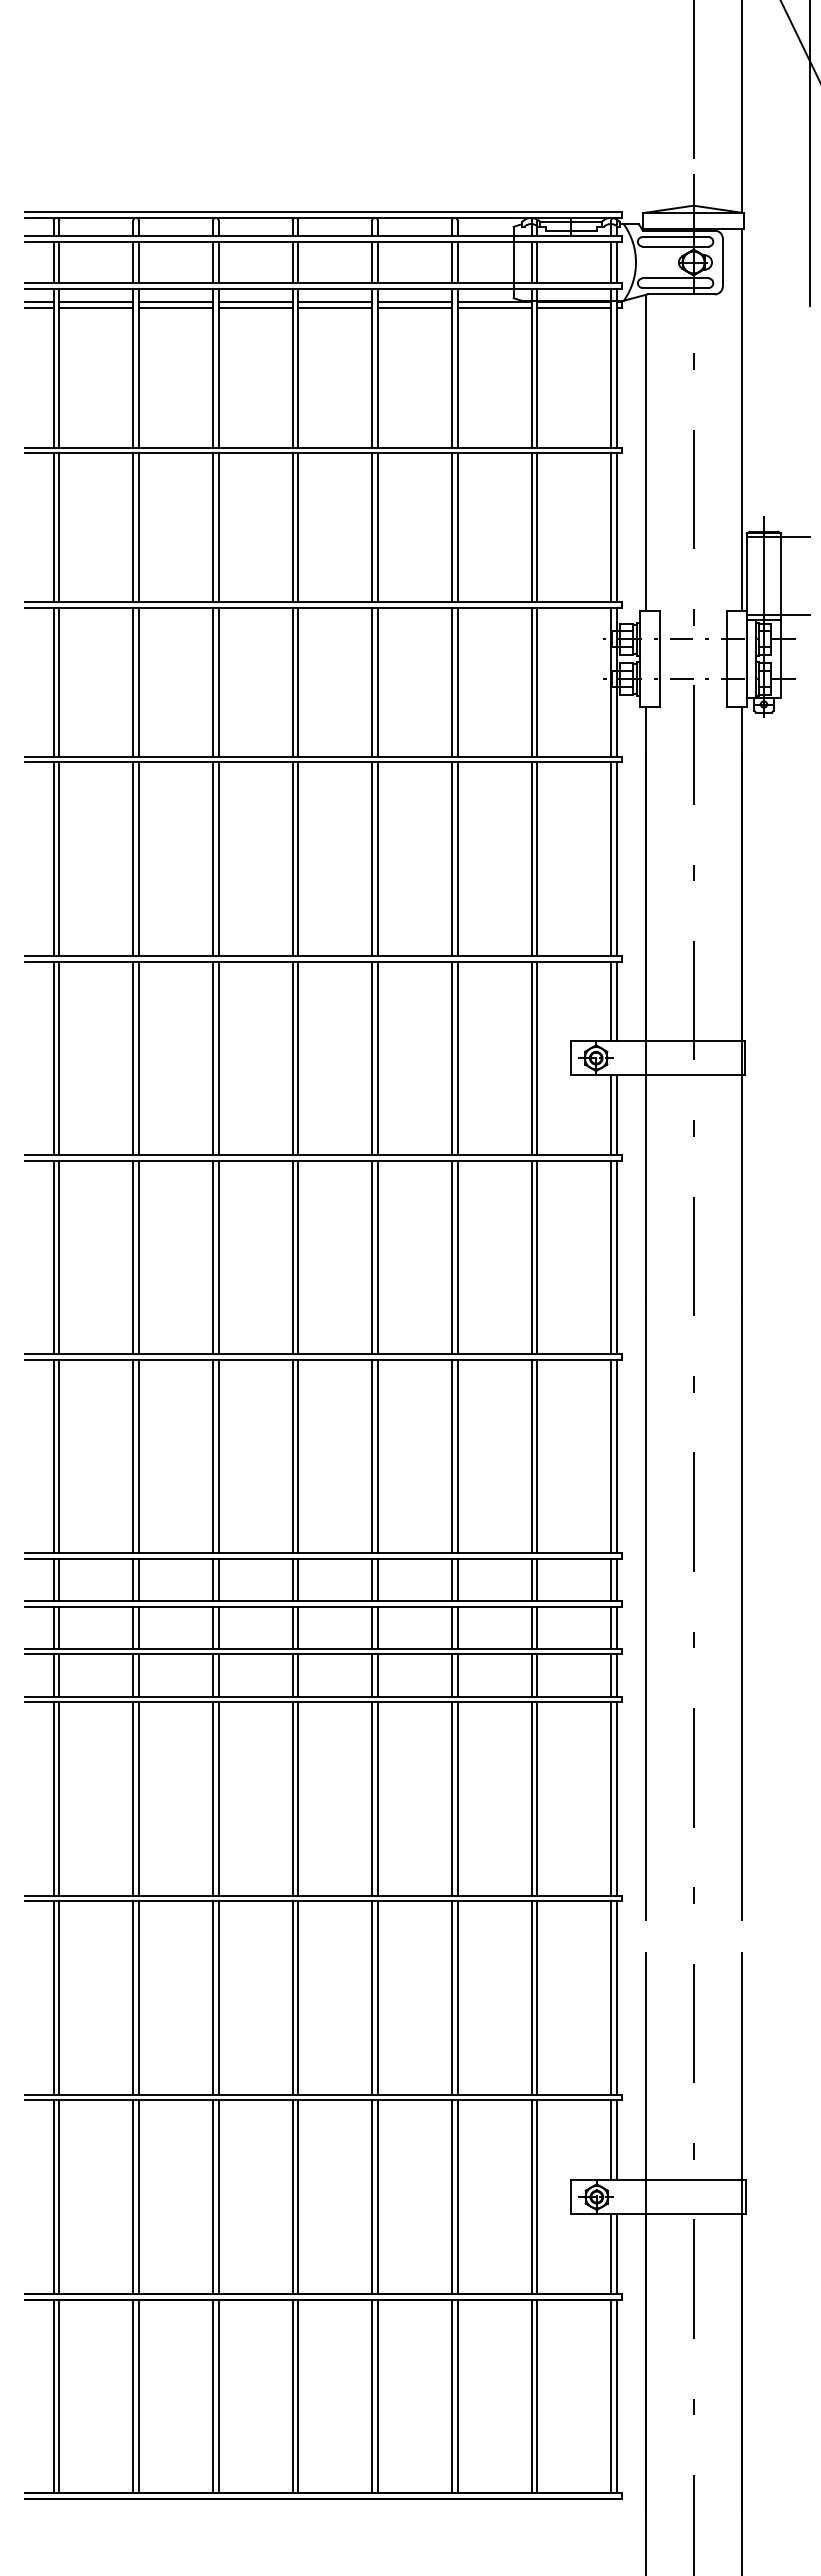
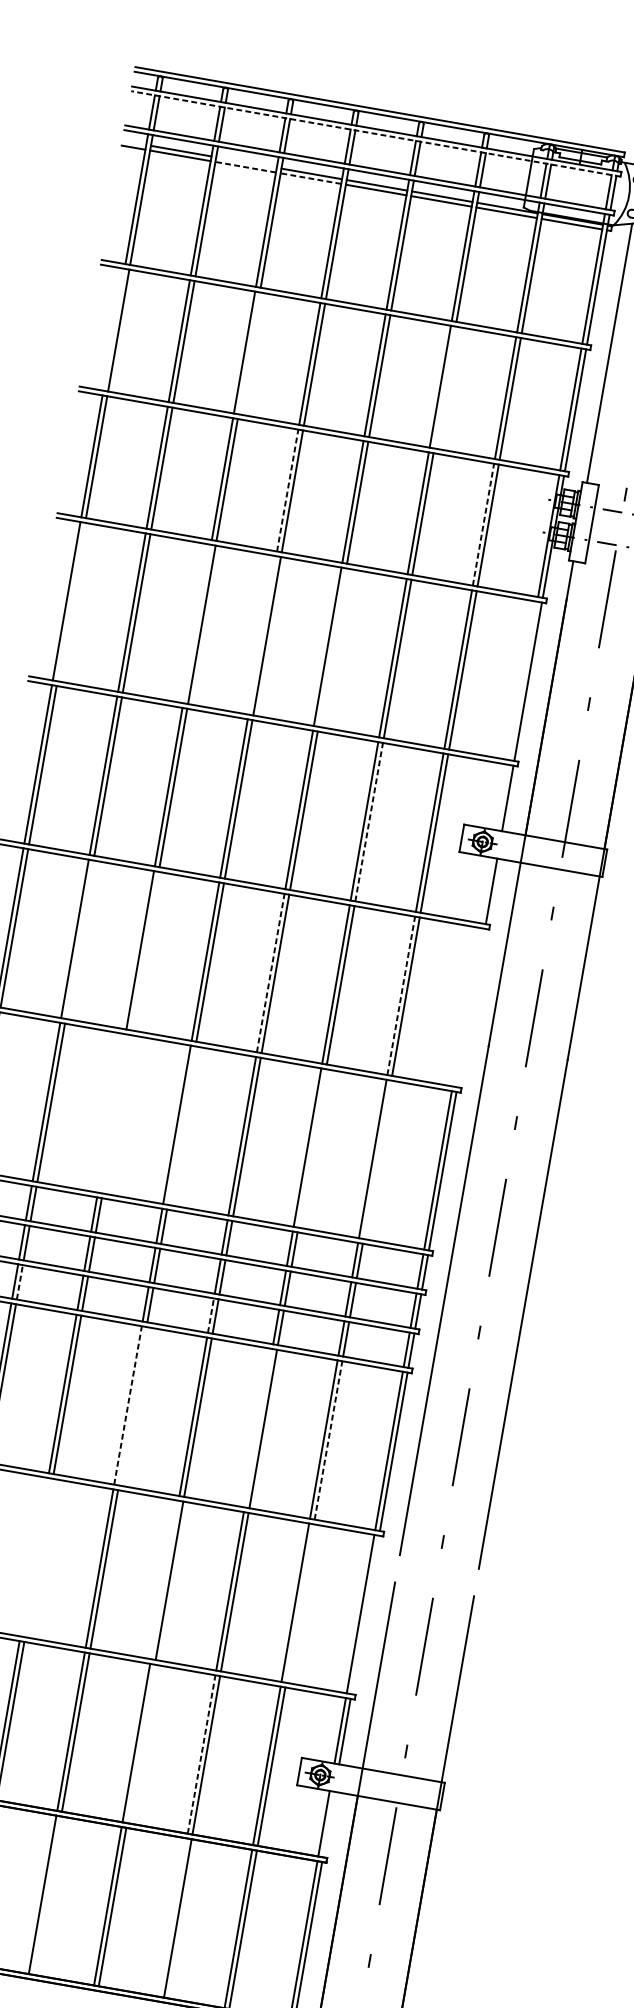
line: (323, 241) -> (376, 133), solid -> dashed
line: (38, 302) -> (133, 143), removed
line: (175, 302) -> (246, 162), removed
line: (175, 308) -> (245, 167), solid -> dashed
line: (255, 308) -> (310, 179), solid -> dashed
line: (53, 527) -> (113, 329), removed
line: (218, 527) -> (249, 353), removed
line: (457, 527) -> (444, 387), removed
line: (292, 681) -> (287, 489), solid -> dashed
line: (531, 681) -> (483, 524), solid -> dashed
line: (59, 858) -> (71, 601), removed
line: (212, 858) -> (196, 623), removed
line: (292, 858) -> (262, 634), removed
line: (377, 858) -> (332, 647), removed
line: (611, 858) -> (523, 680), removed
line: (611, 1001) -> (503, 797), removed
line: (457, 1058) -> (369, 822), solid -> dashed
line: (611, 1114) -> (487, 890), removed
line: (139, 1257) -> (80, 939), removed
line: (218, 1257) -> (144, 951), removed
line: (372, 1257) -> (270, 973), solid -> dashed
line: (531, 1257) -> (401, 996), solid -> dashed
line: (611, 1257) -> (466, 1007), removed
line: (616, 1257) -> (470, 1008), removed
line: (212, 1456) -> (111, 1113), removed
line: (218, 1456) -> (116, 1114), removed
line: (298, 1456) -> (181, 1125), removed
line: (457, 1456) -> (312, 1148), removed
line: (537, 1456) -> (377, 1159), removed
line: (139, 1674) -> (20, 1281), solid -> dashed
line: (372, 1674) -> (211, 1314), solid -> dashed
line: (292, 1798) -> (128, 1405), solid -> dashed
line: (298, 1798) -> (132, 1405), removed
line: (451, 1798) -> (258, 1427), removed
line: (537, 1798) -> (328, 1440), solid -> dashed
line: (212, 1997) -> (34, 1556), removed
line: (218, 1997) -> (38, 1557), removed
line: (372, 1997) -> (165, 1579), removed
line: (537, 1997) -> (300, 1603), removed
line: (616, 1997) -> (365, 1614), removed
line: (377, 2196) -> (140, 1743), removed
line: (451, 2197) -> (201, 1754), solid -> dashed
line: (616, 2253) -> (328, 1824), removed
line: (298, 2395) -> (47, 1895), removed
line: (451, 2395) -> (172, 1916), removed

